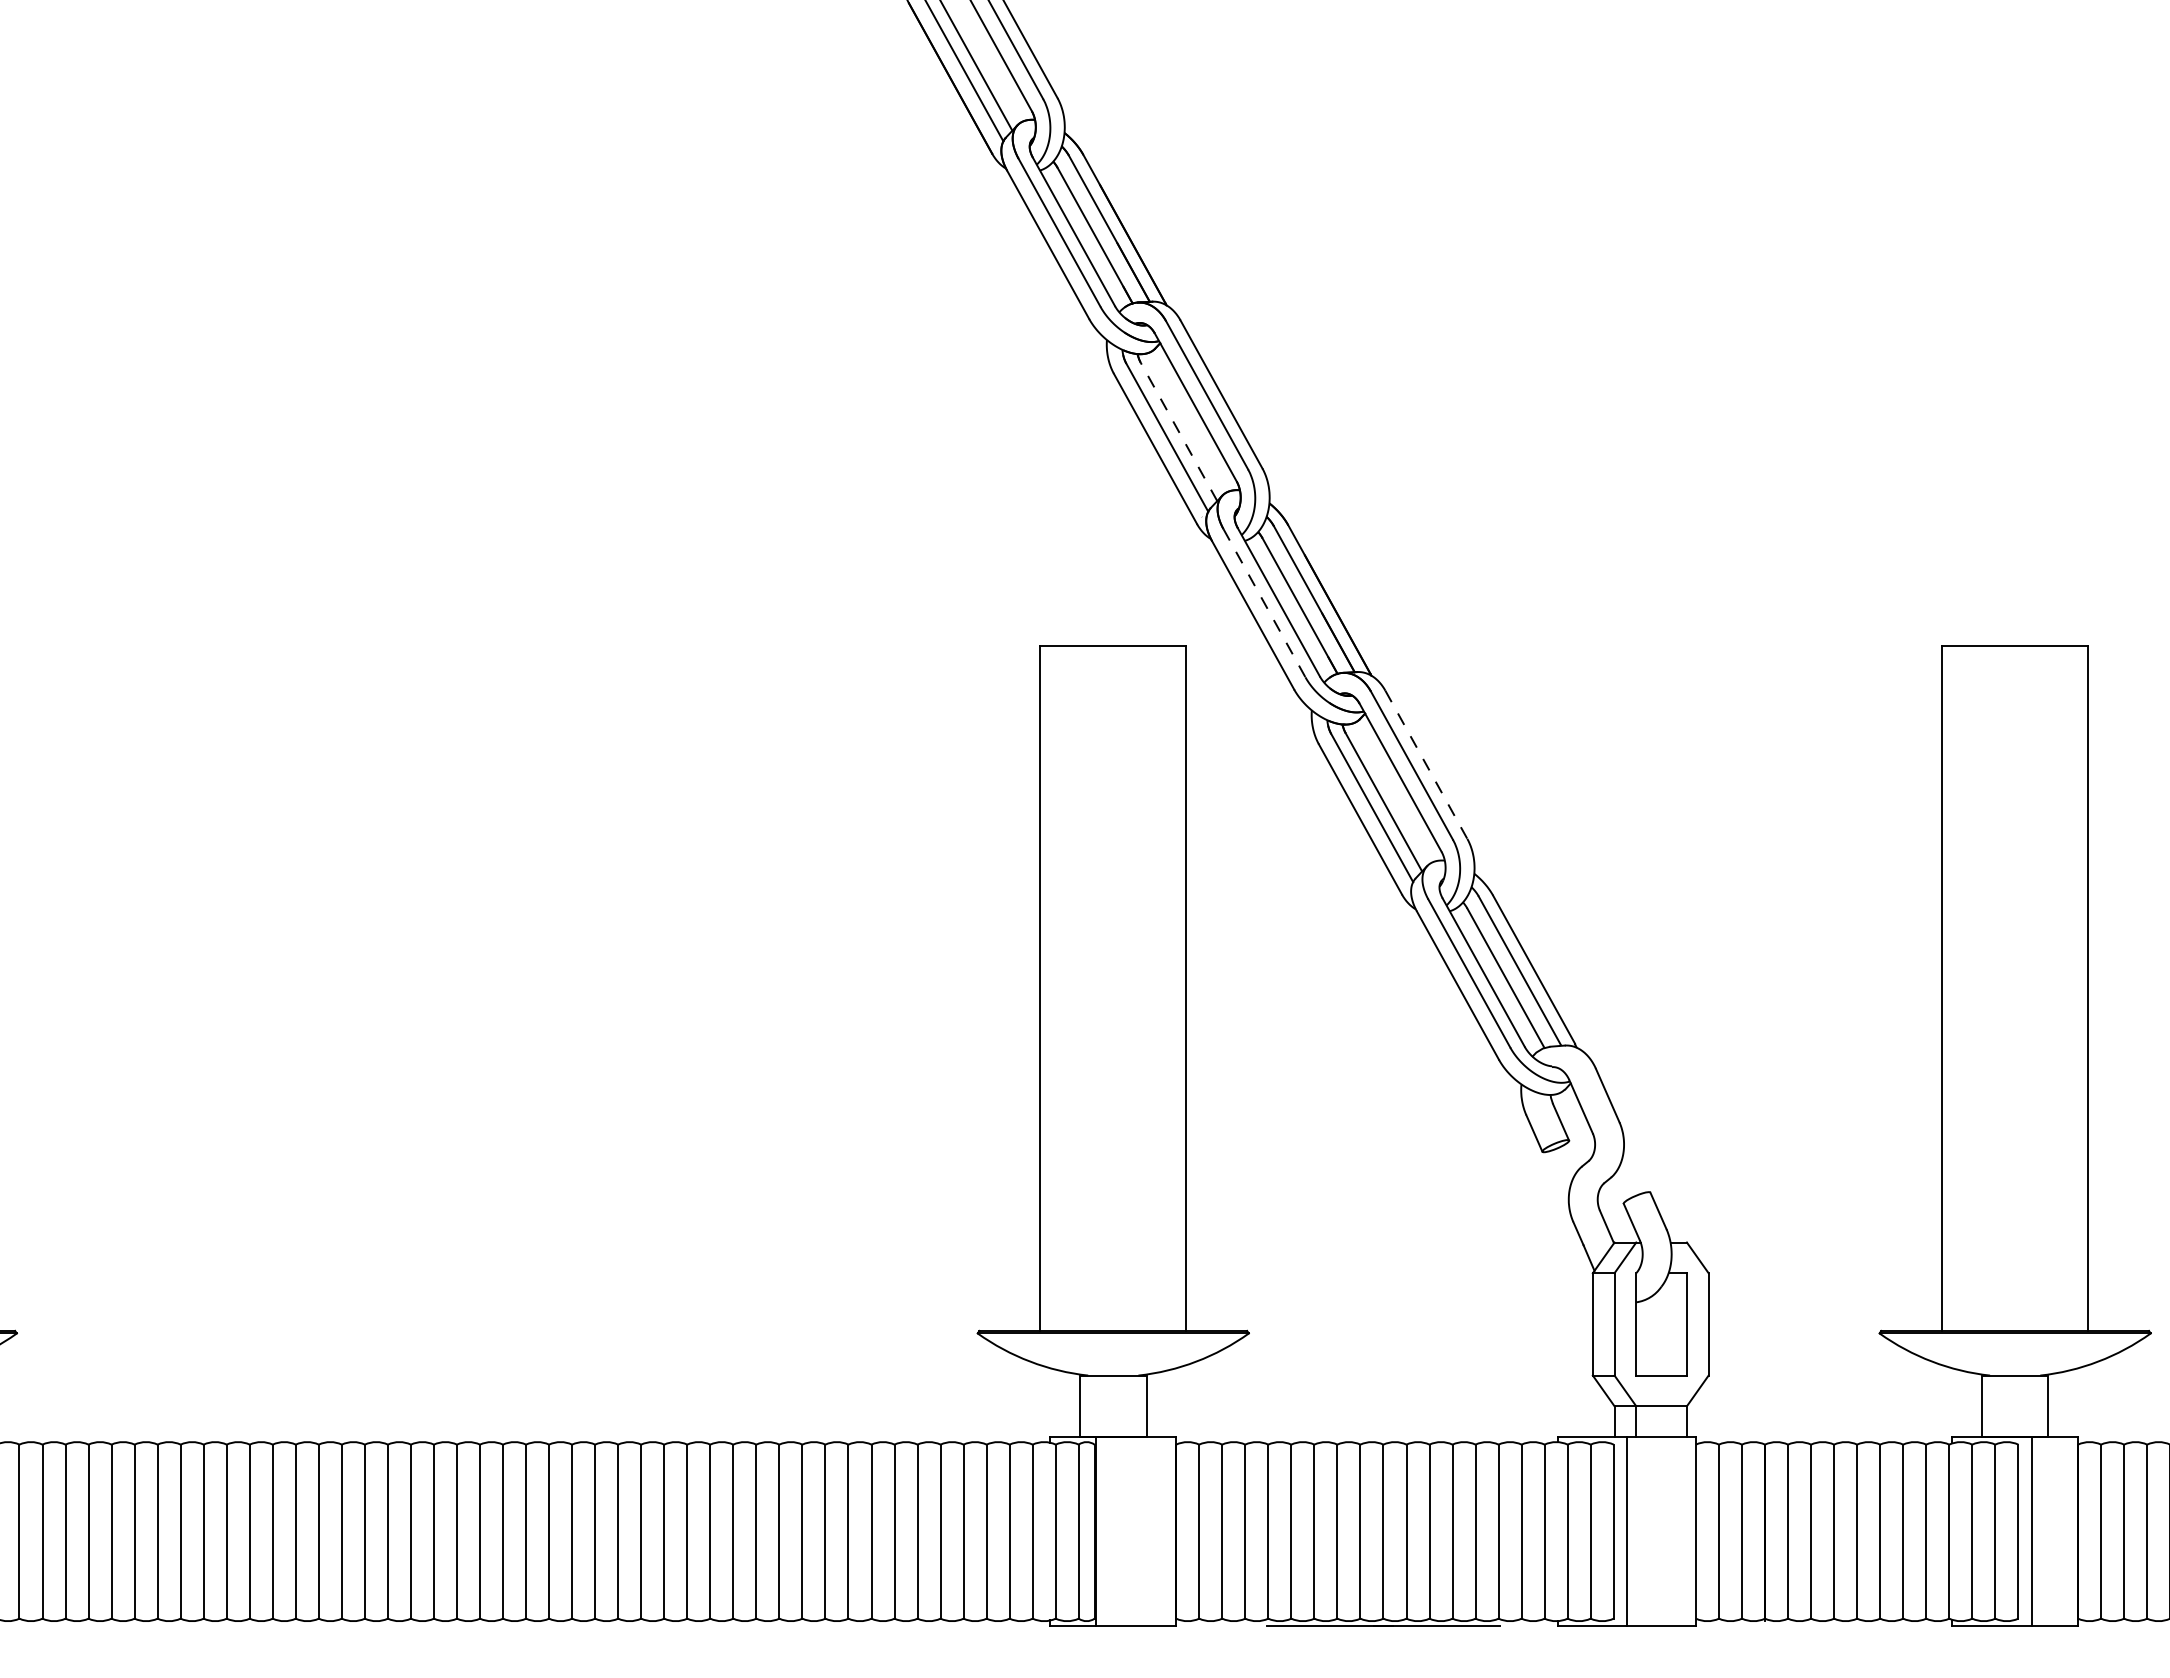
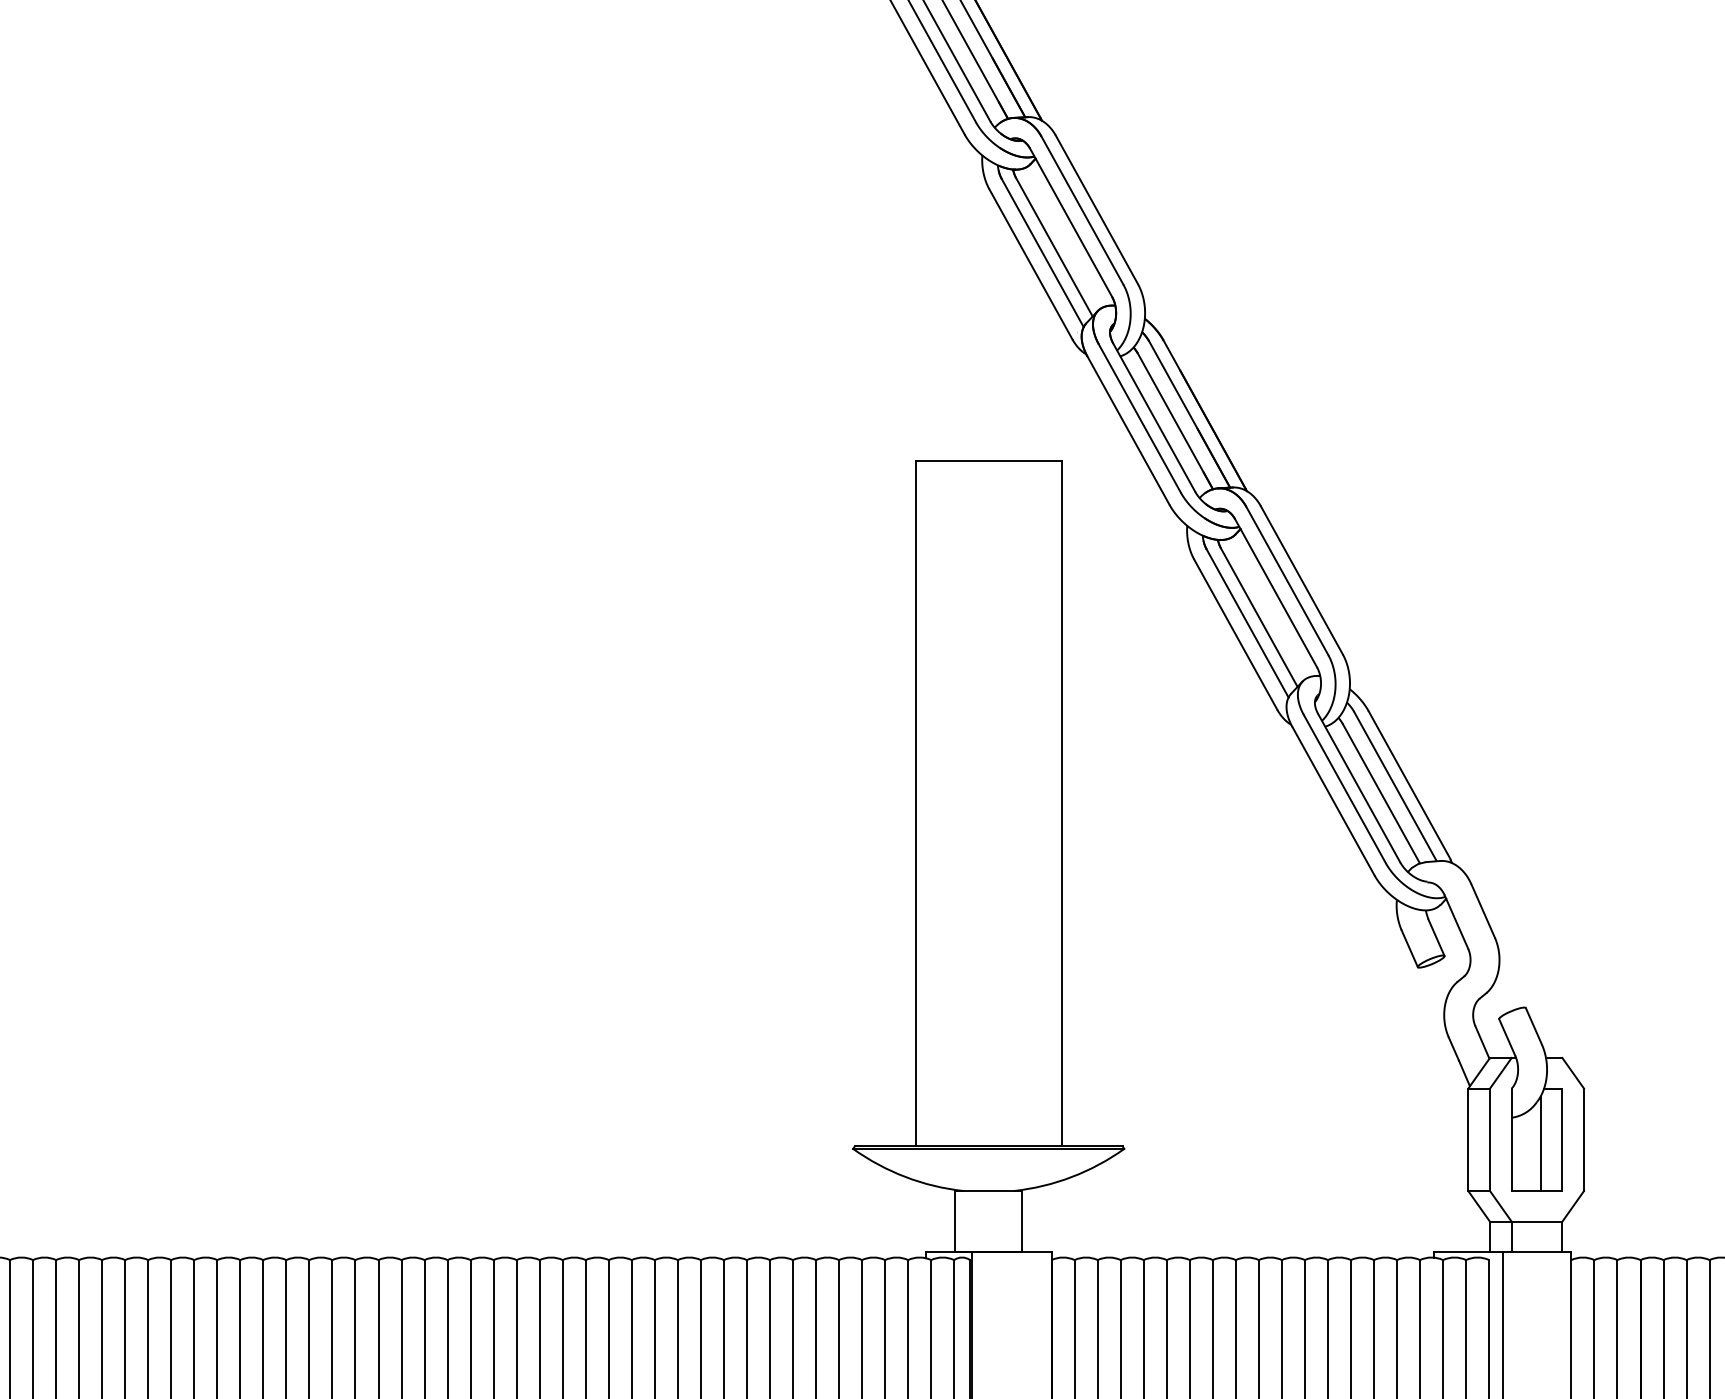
line: (1179, 431) -> (1054, 246), dashed -> solid
line: (1264, 603) -> (1139, 418), dashed -> solid
line: (1426, 764) -> (1301, 579), dashed -> solid
line: (1665, 1328) -> (1540, 1143), added

